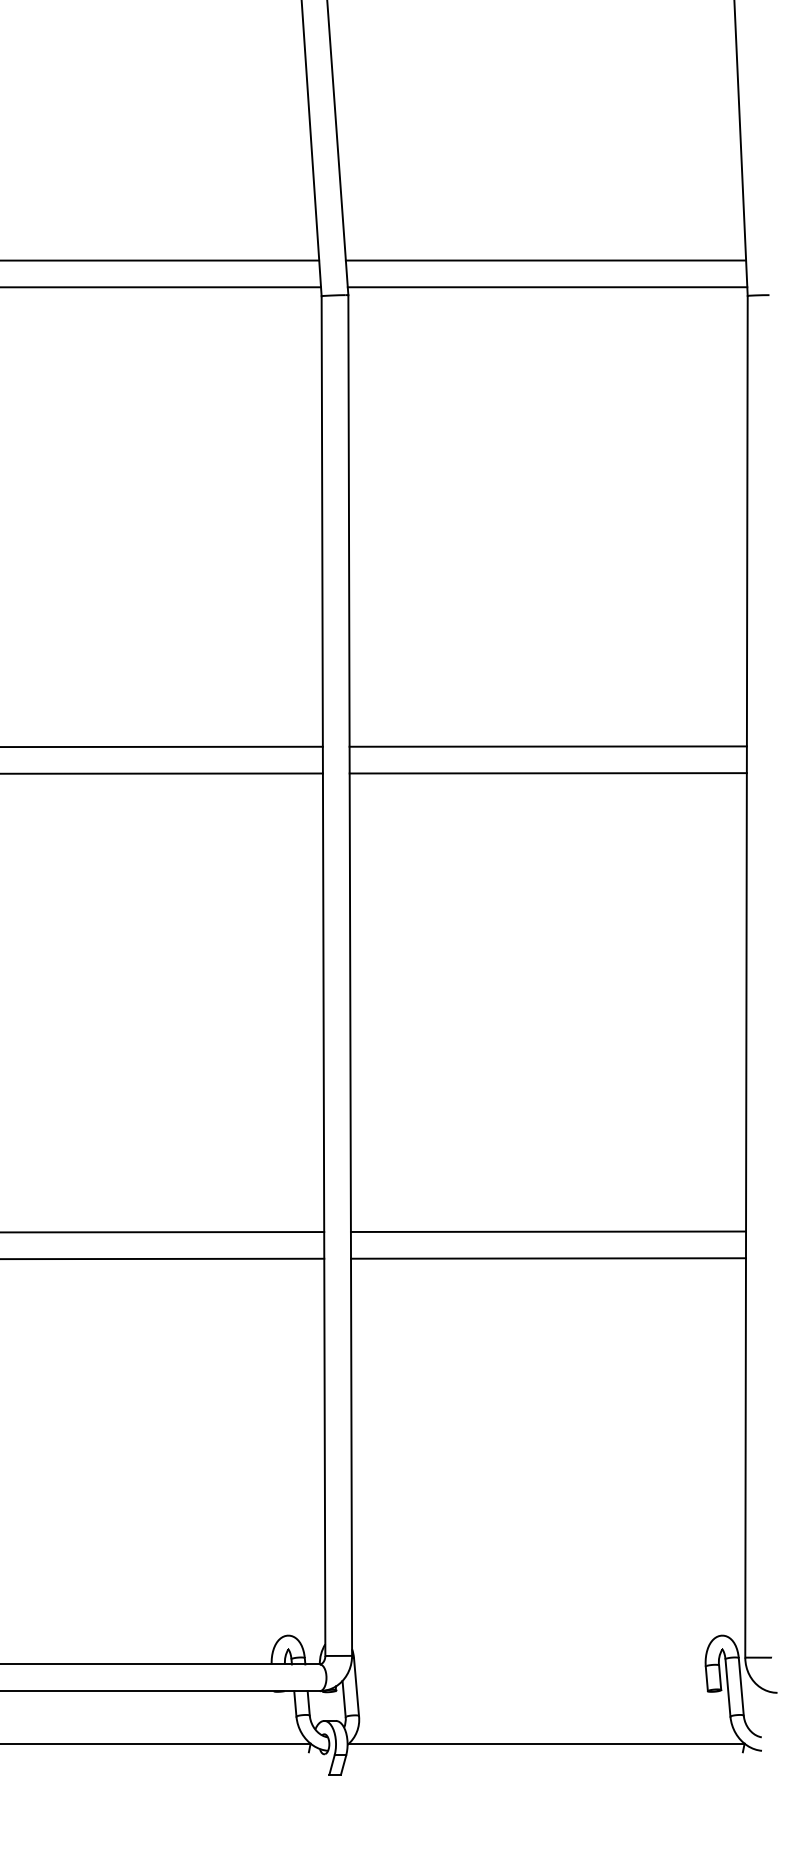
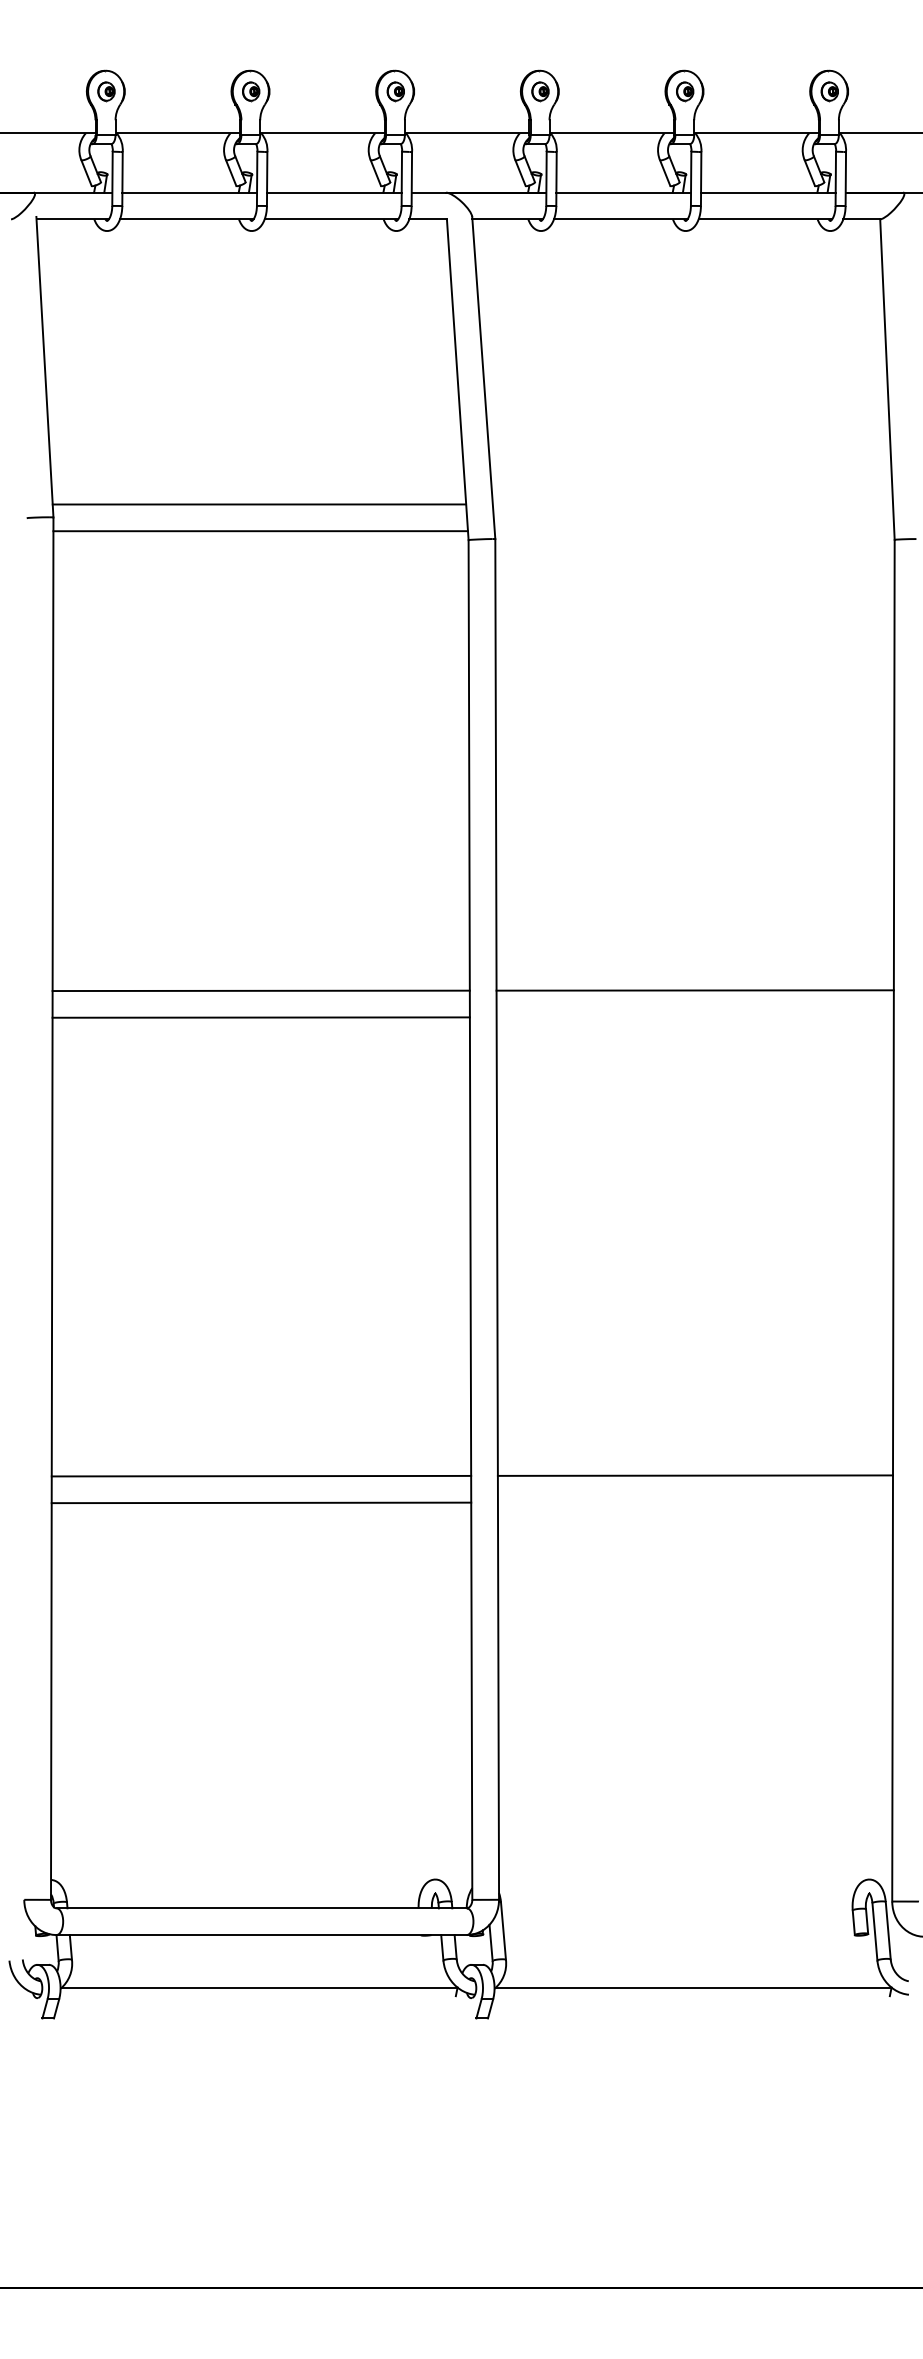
line: (545, 260) -> (692, 504), removed
line: (547, 287) -> (694, 531), removed
line: (547, 773) -> (694, 1017), removed
line: (547, 1258) -> (694, 1502), removed

